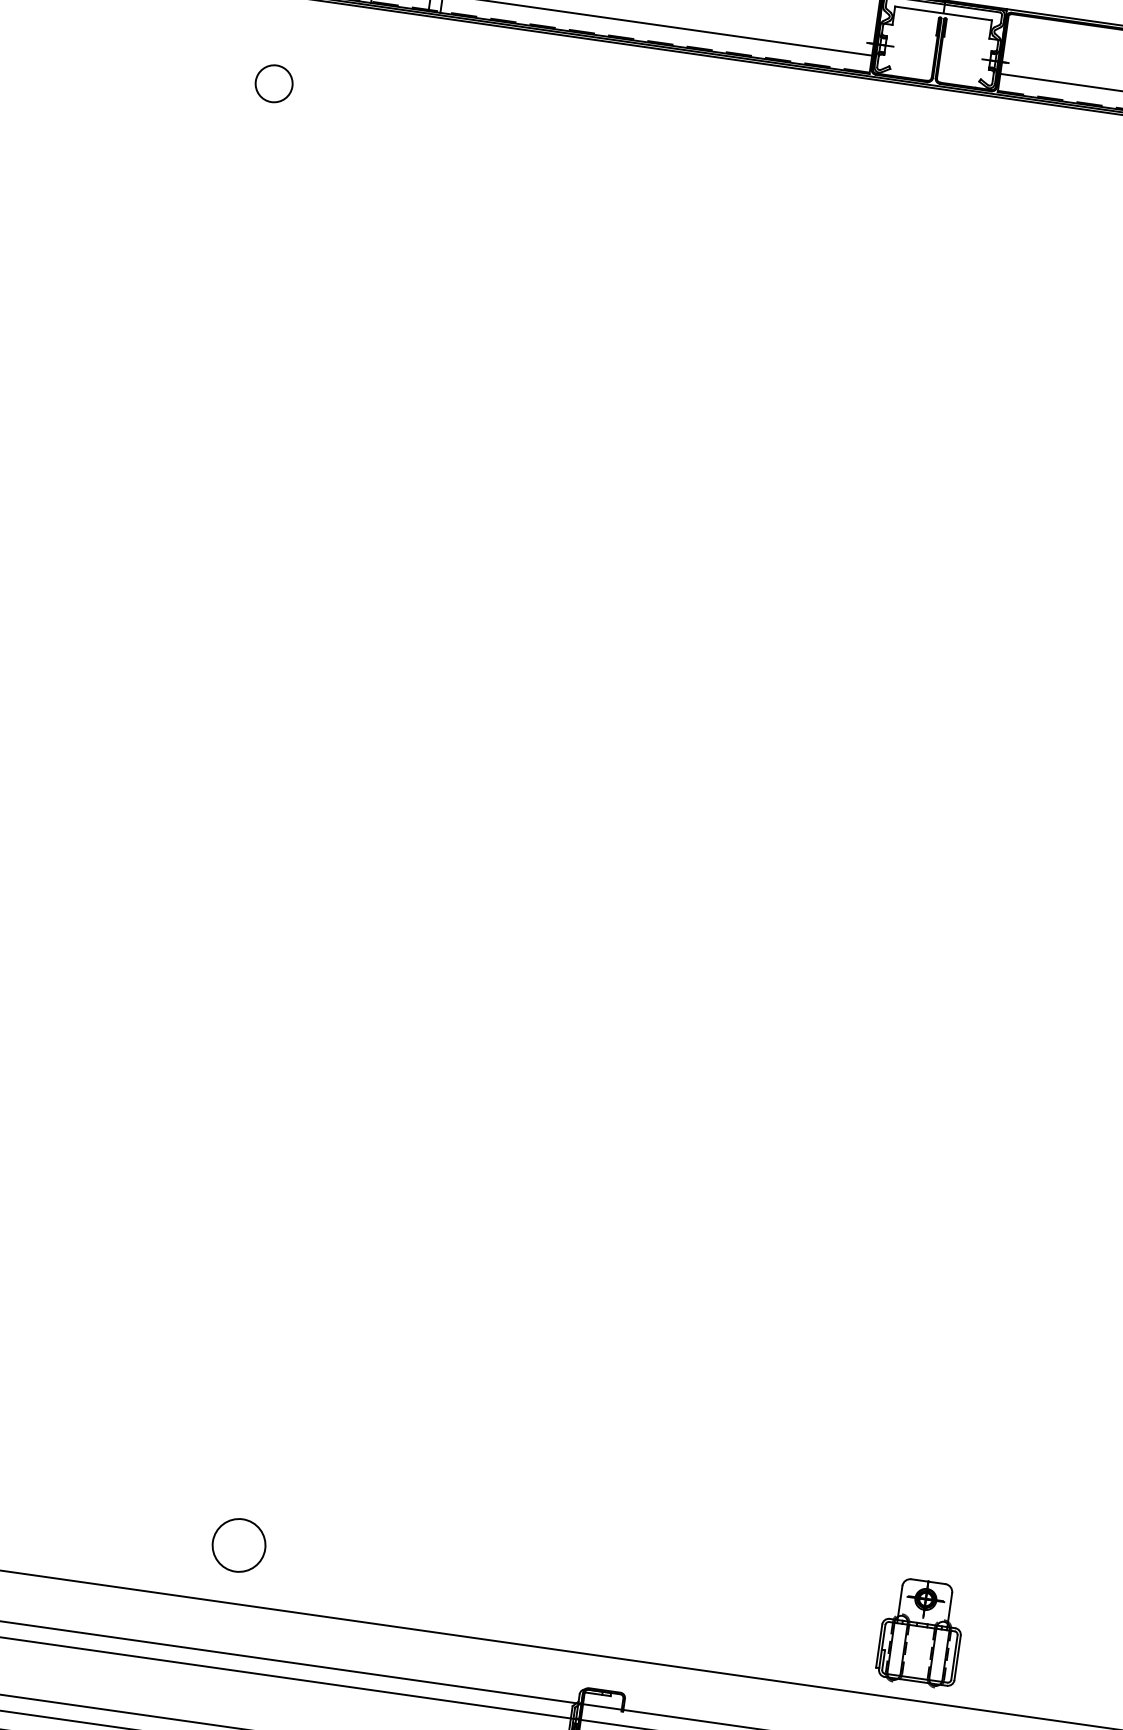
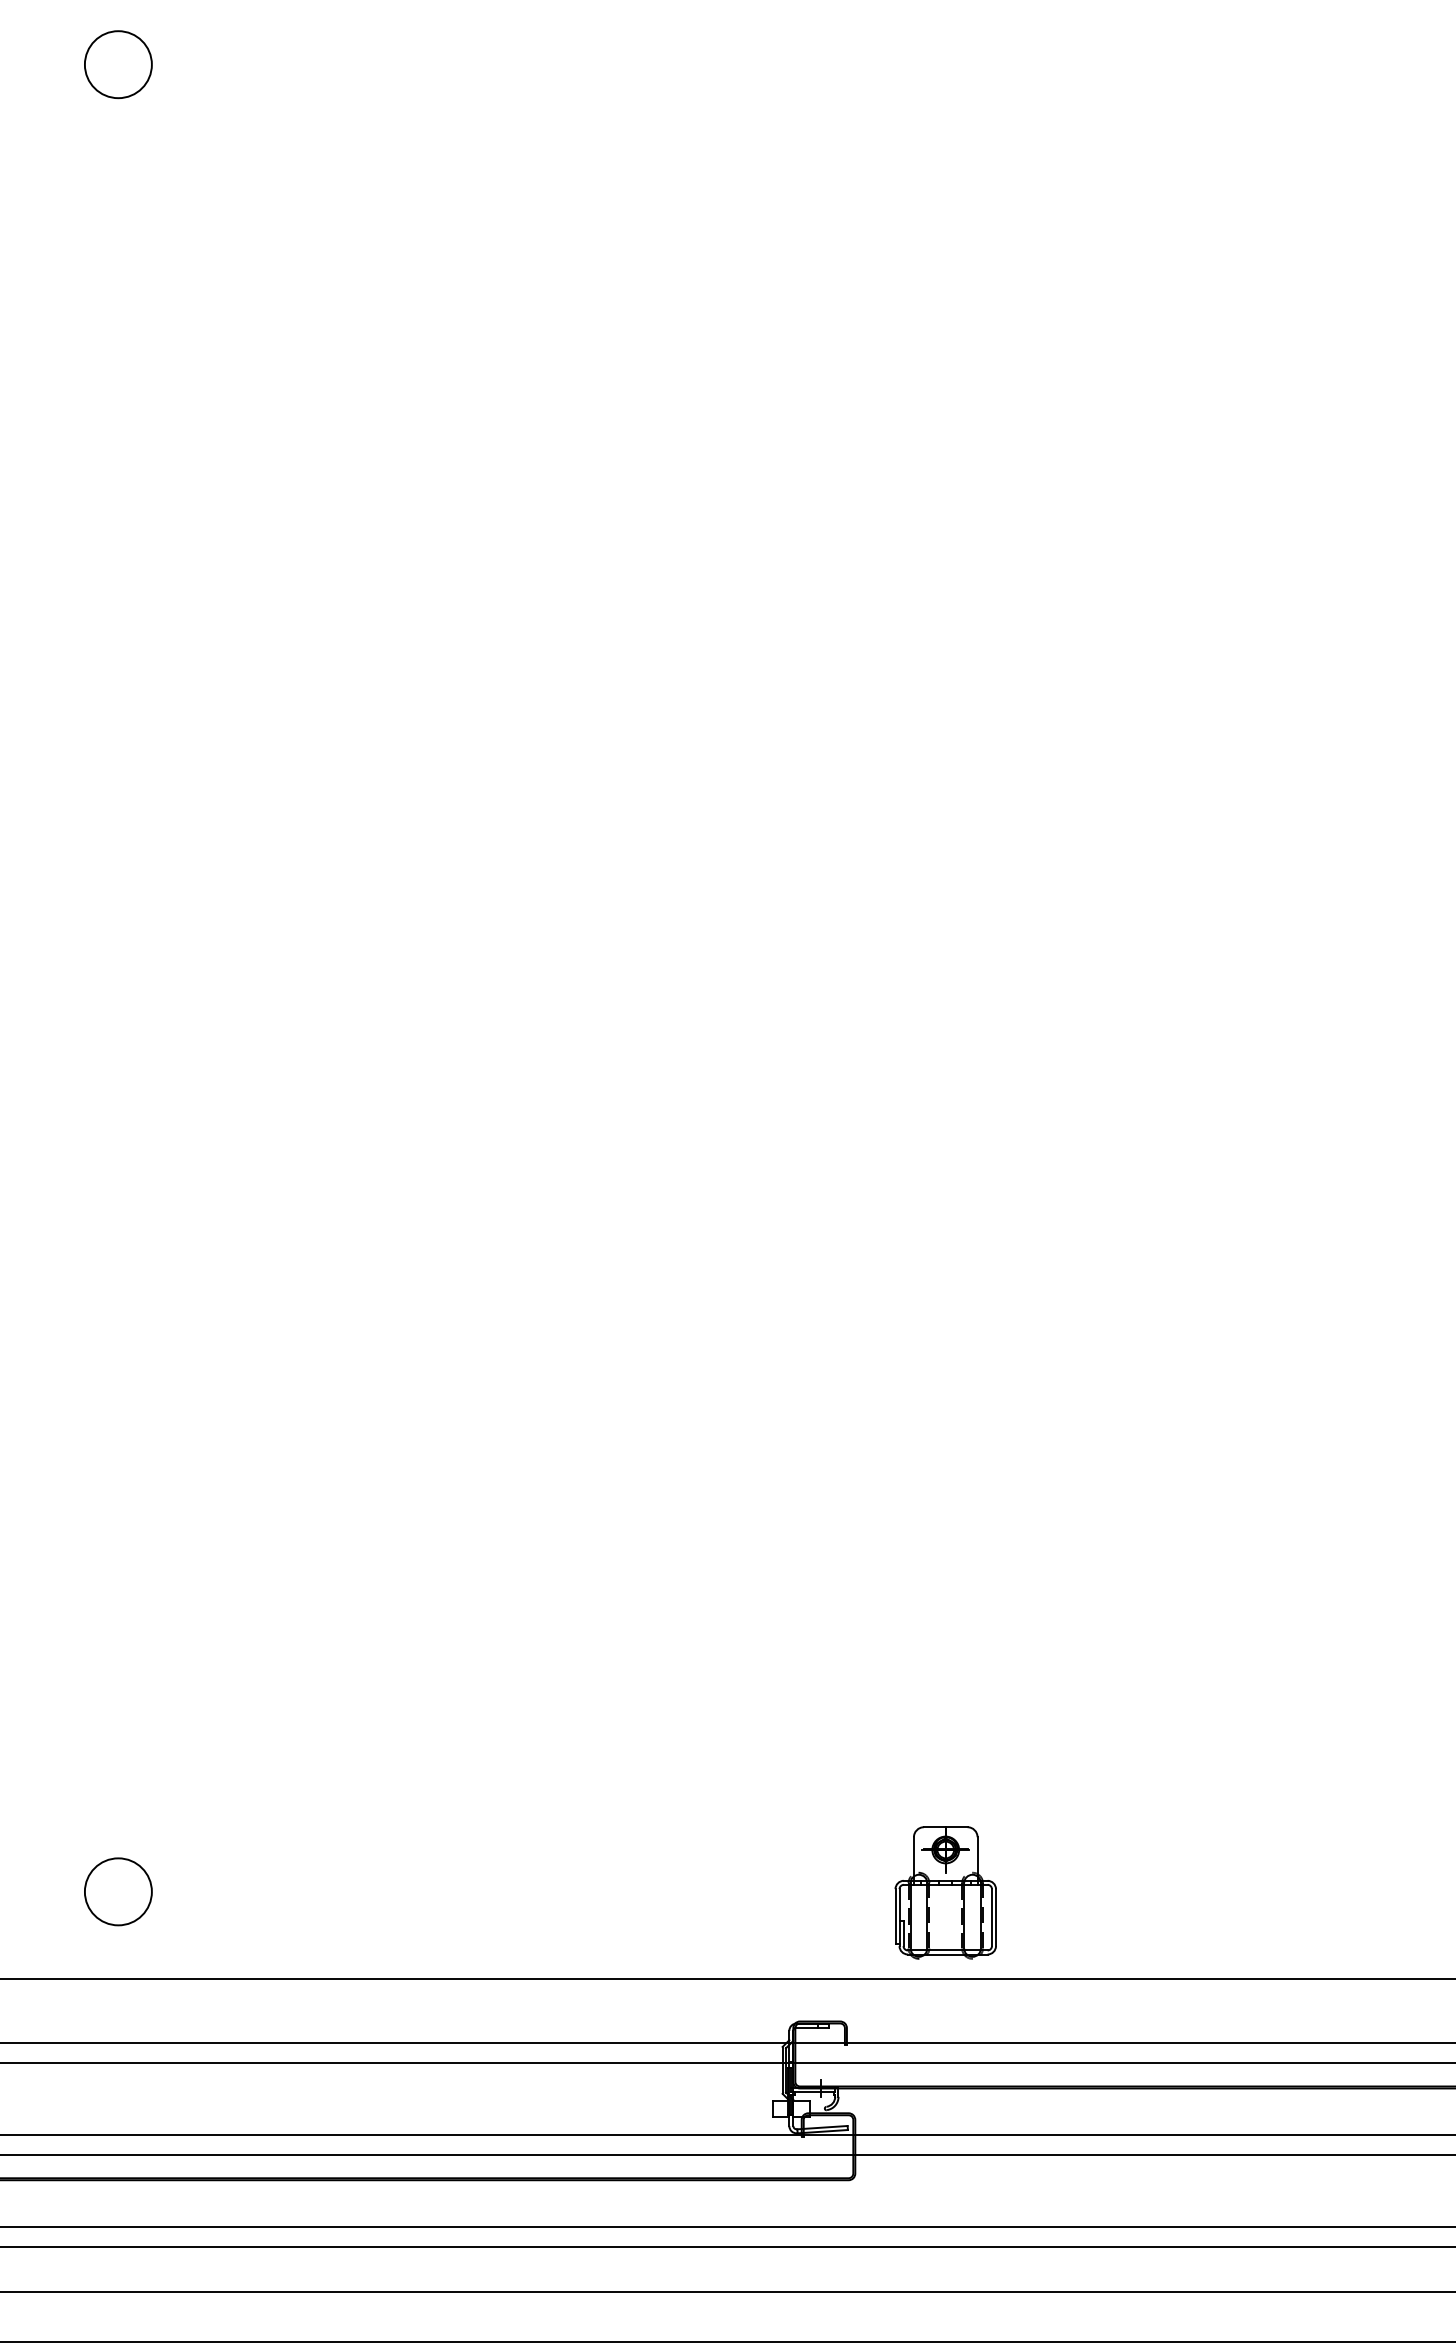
circle: (274, 83) -> (118, 64), size x1.43
circle: (239, 1545) -> (118, 1891), moved
part: (920, 1632) -> (945, 1892), moved

